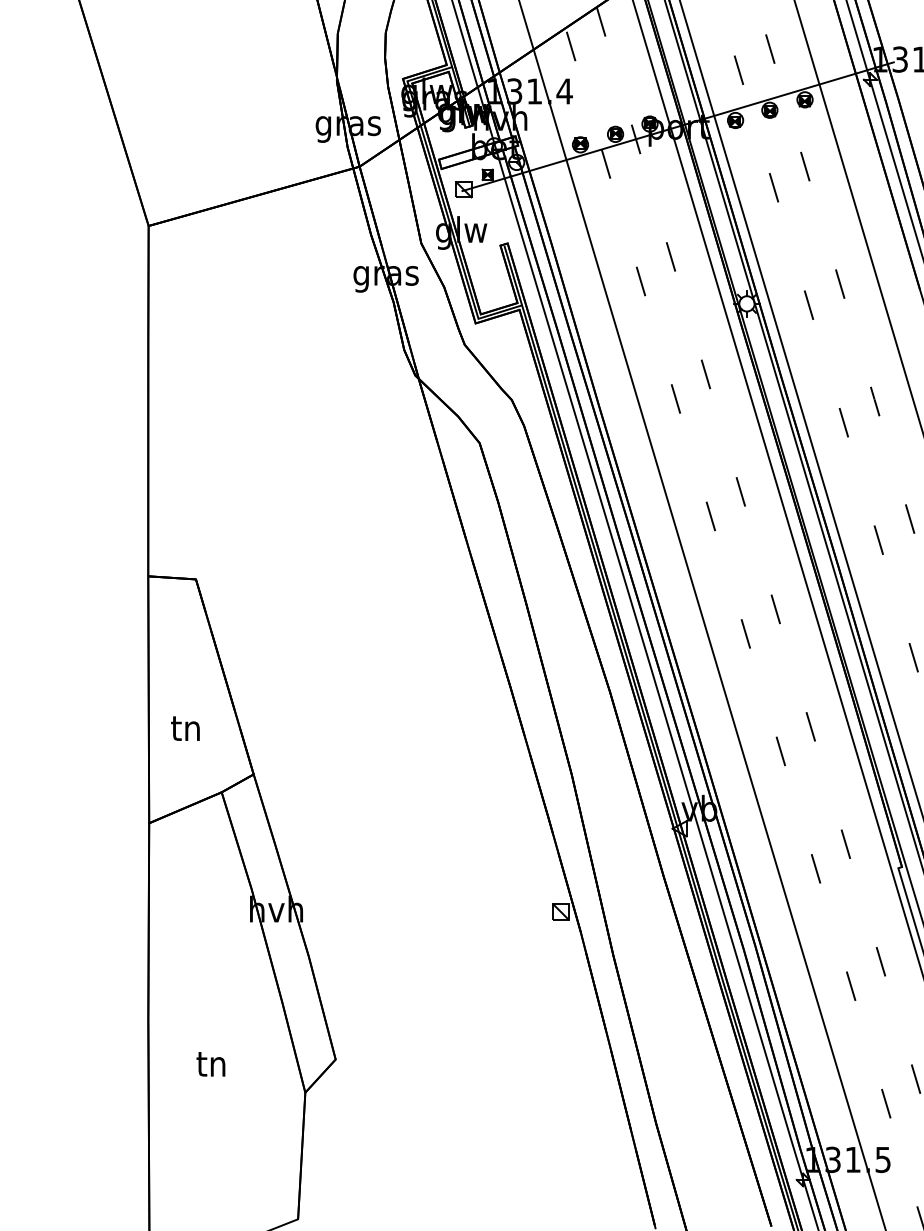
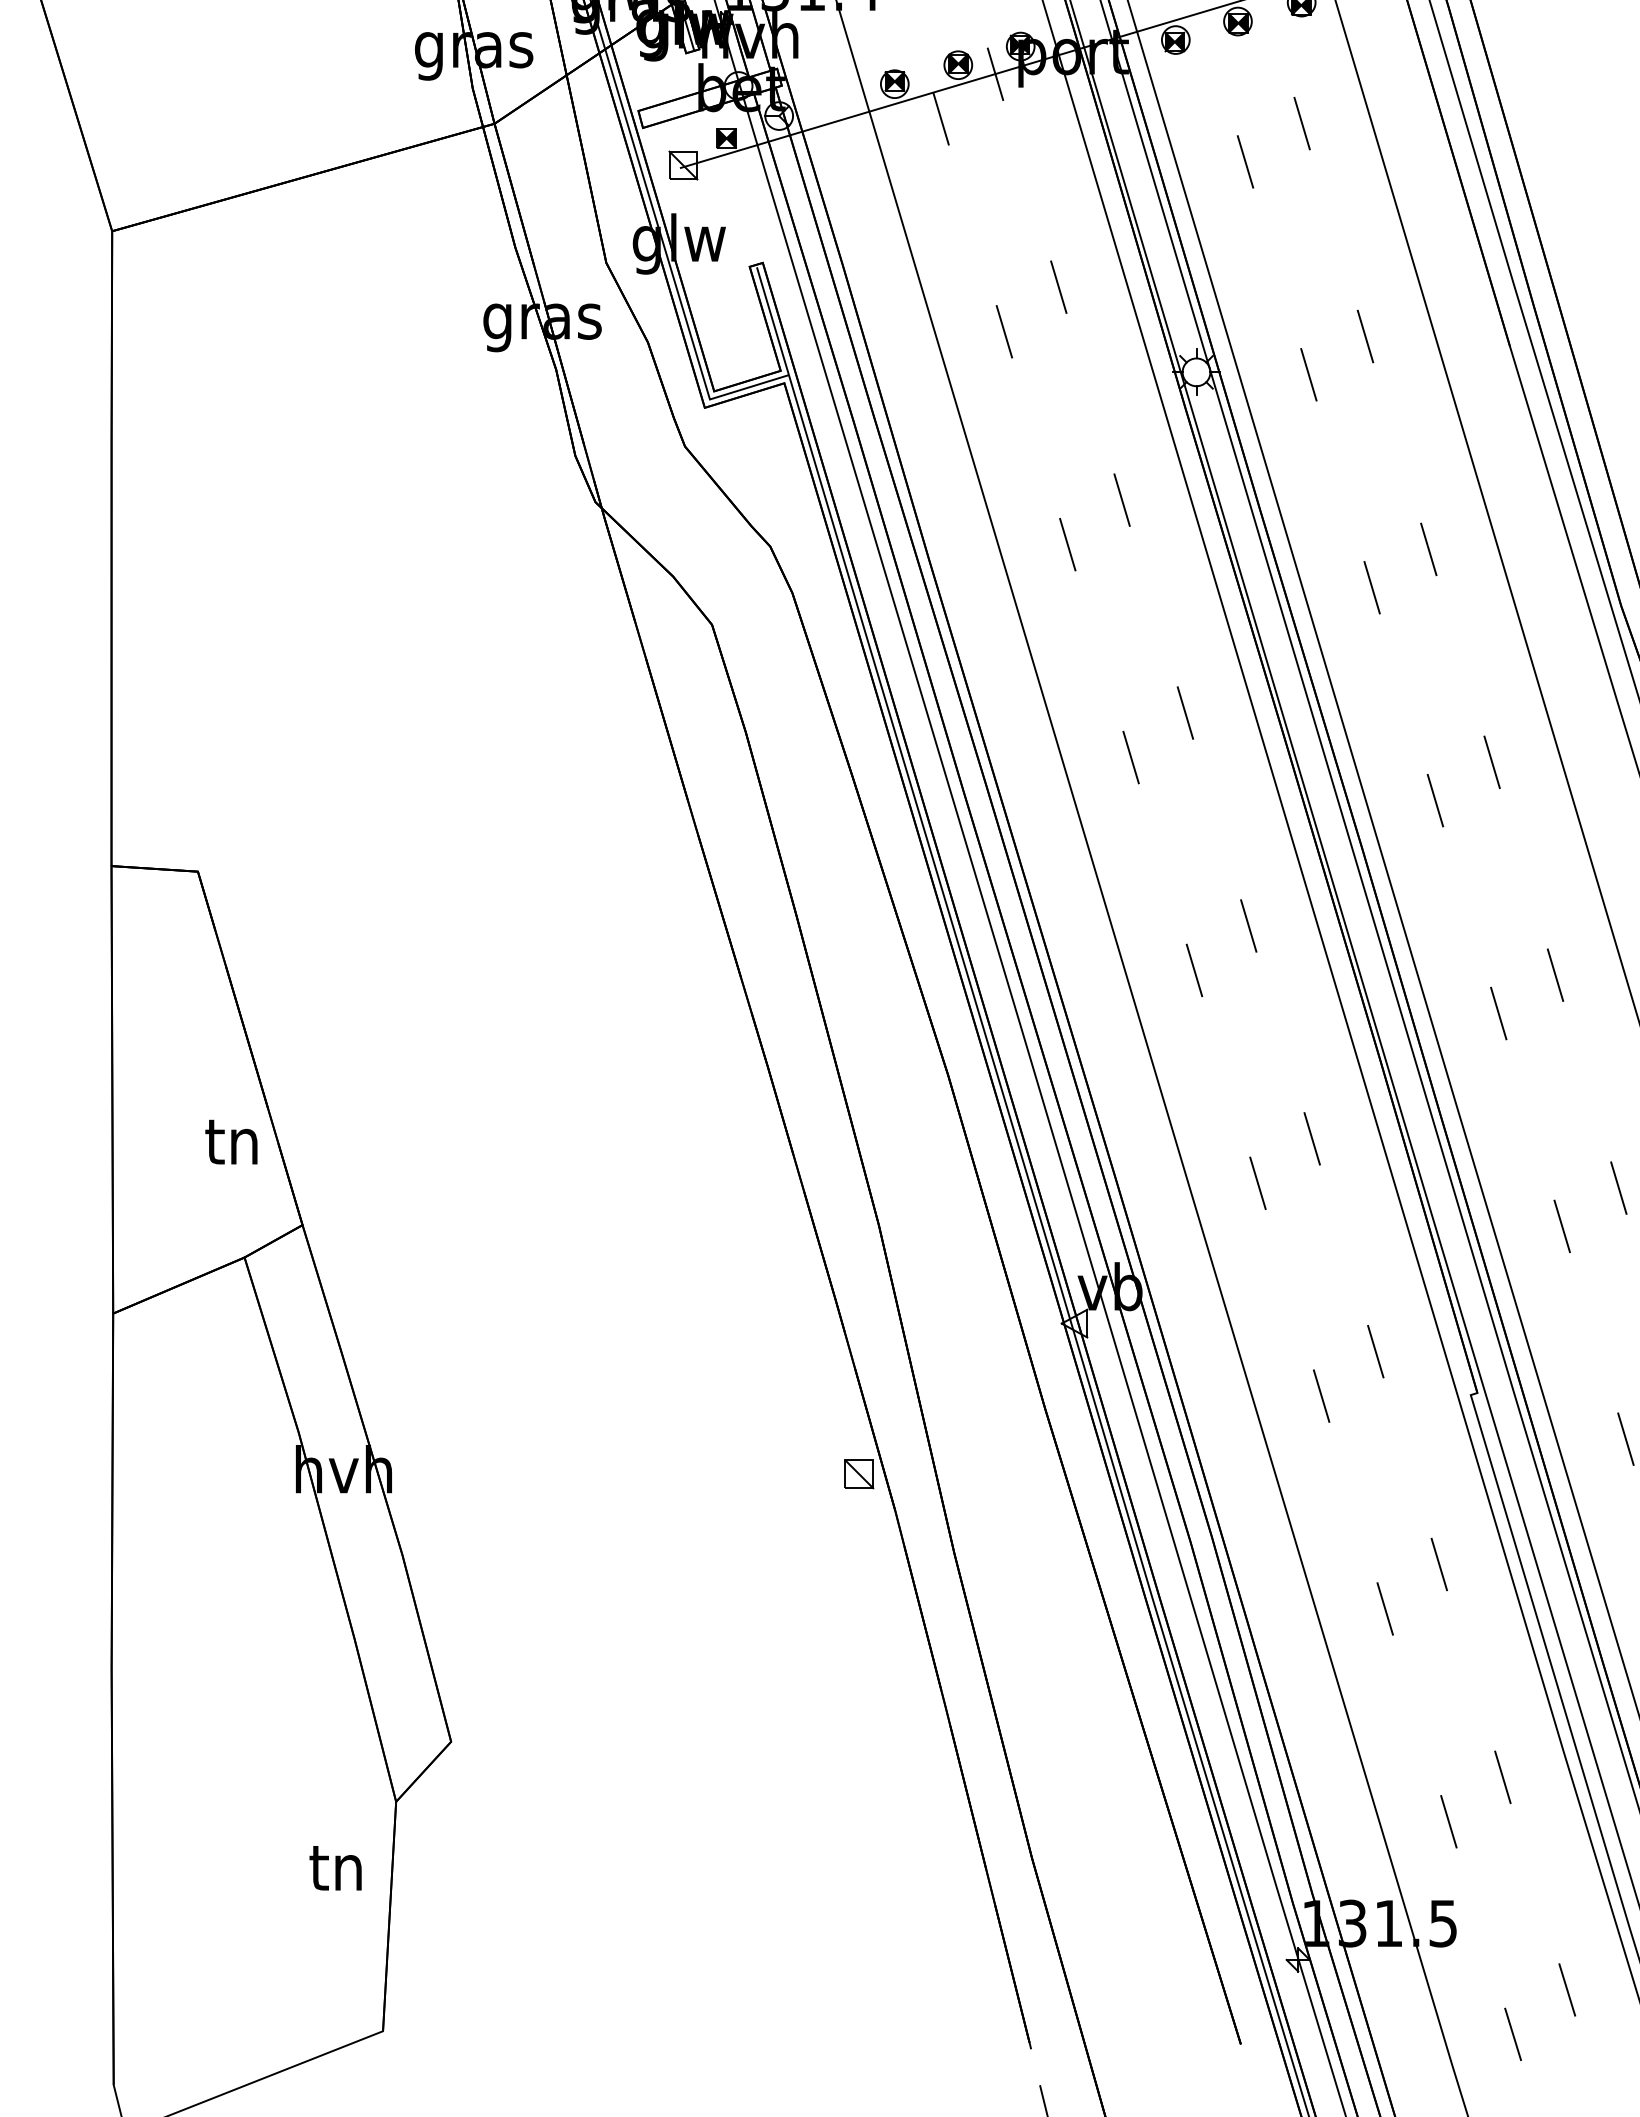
text: (185, 728) -> (231, 1141), moved
text: (210, 1064) -> (334, 1868), moved

